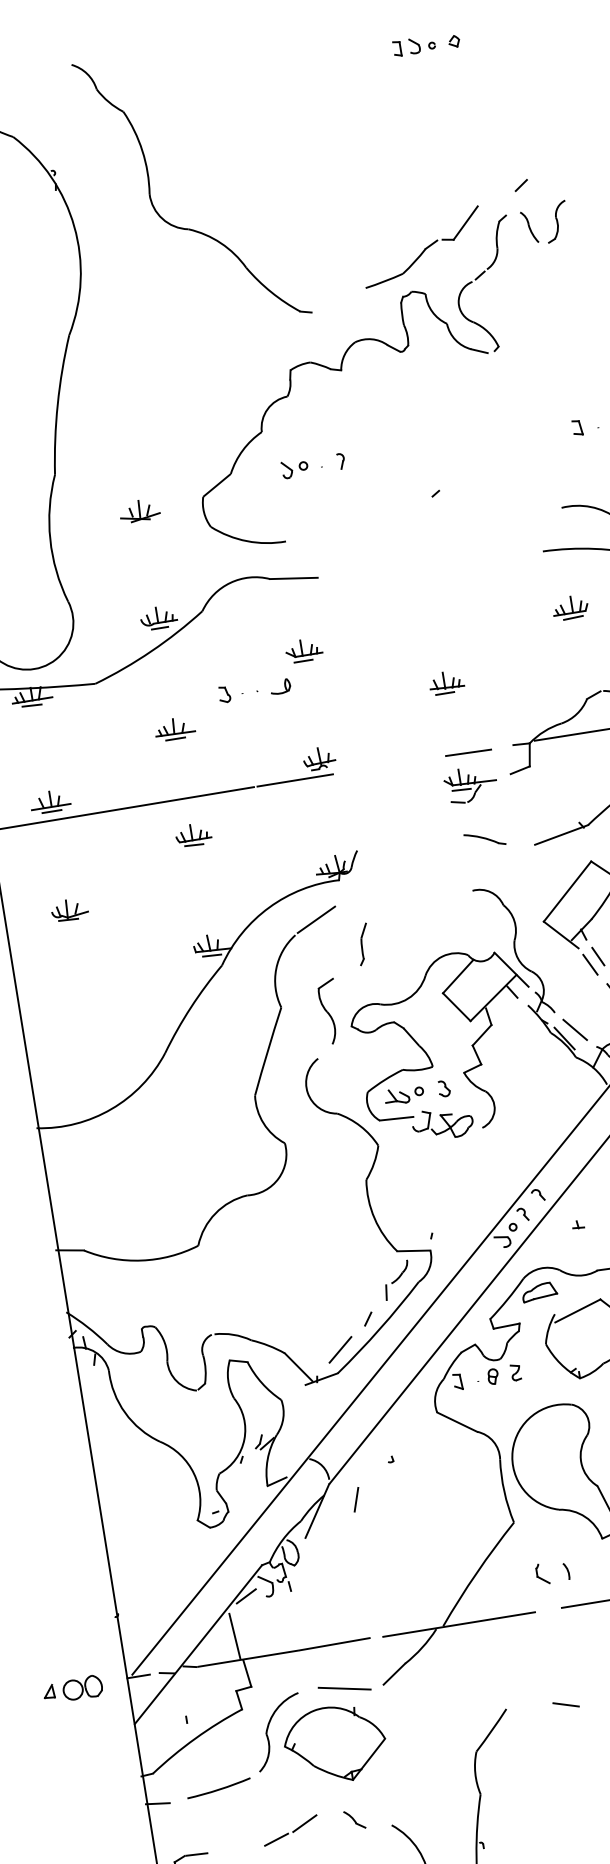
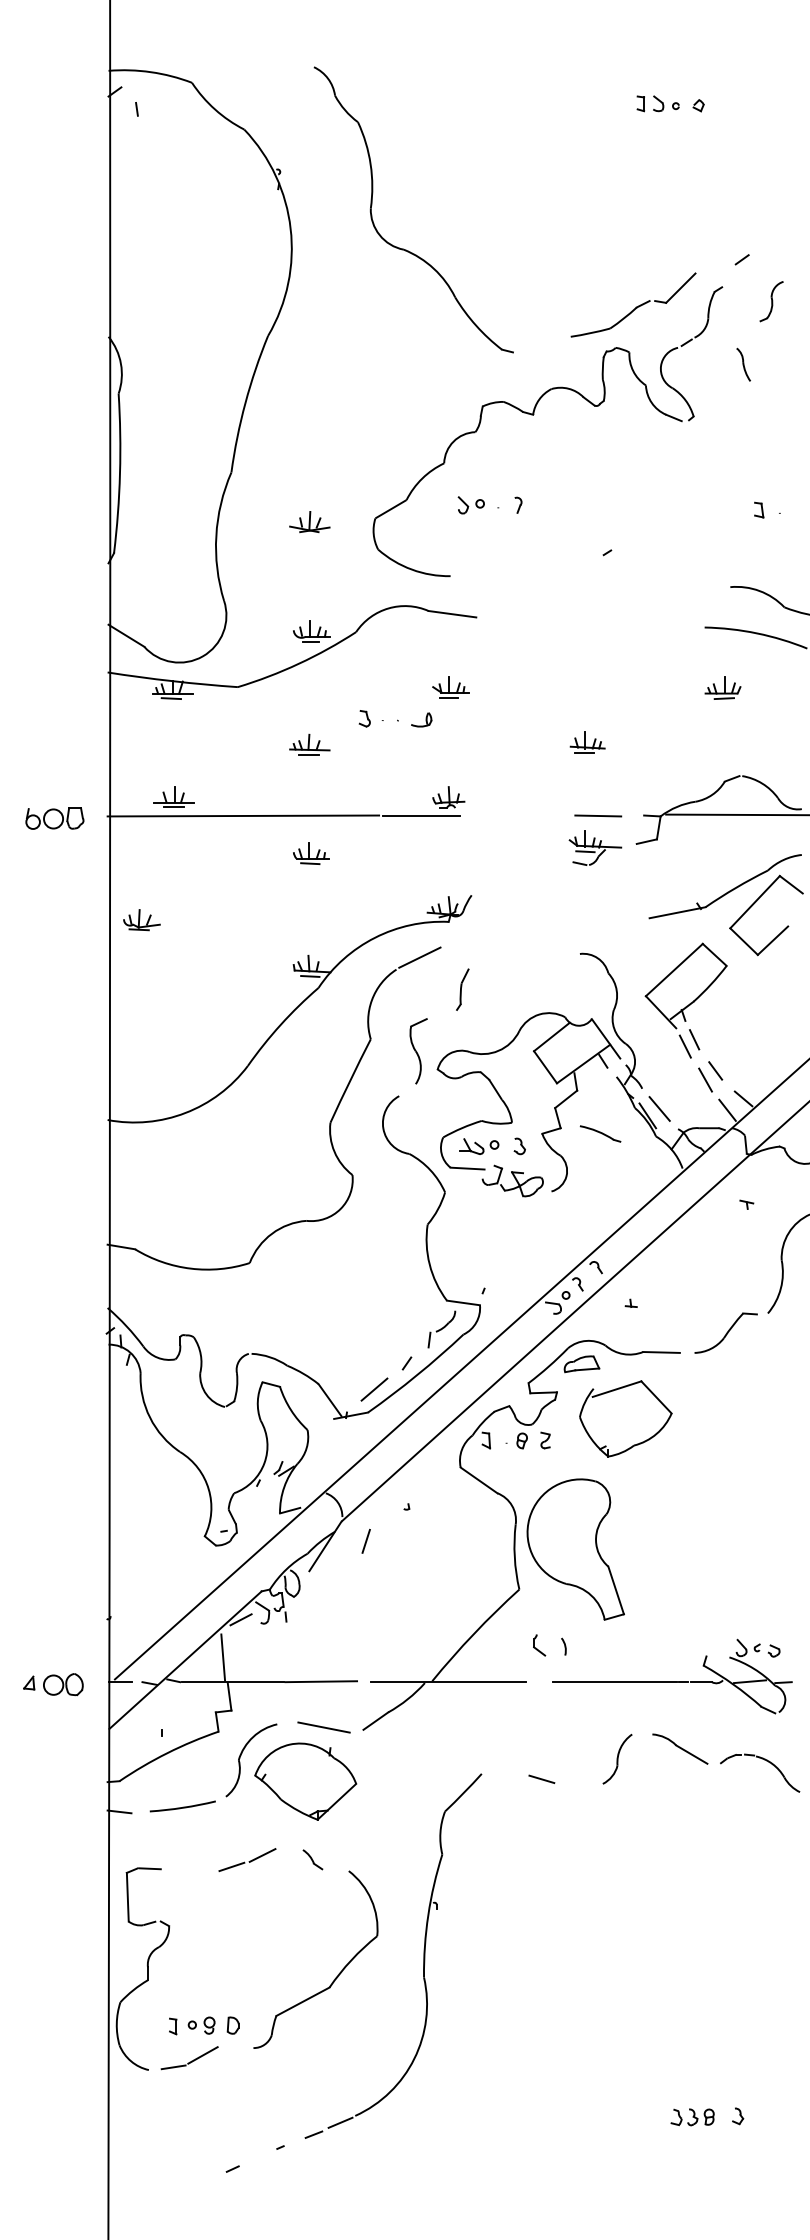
part: (529, 227) -> (743, 364), moved
part: (484, 839) -> (600, 1133), moved
part: (69, 910) -> (141, 920), moved

